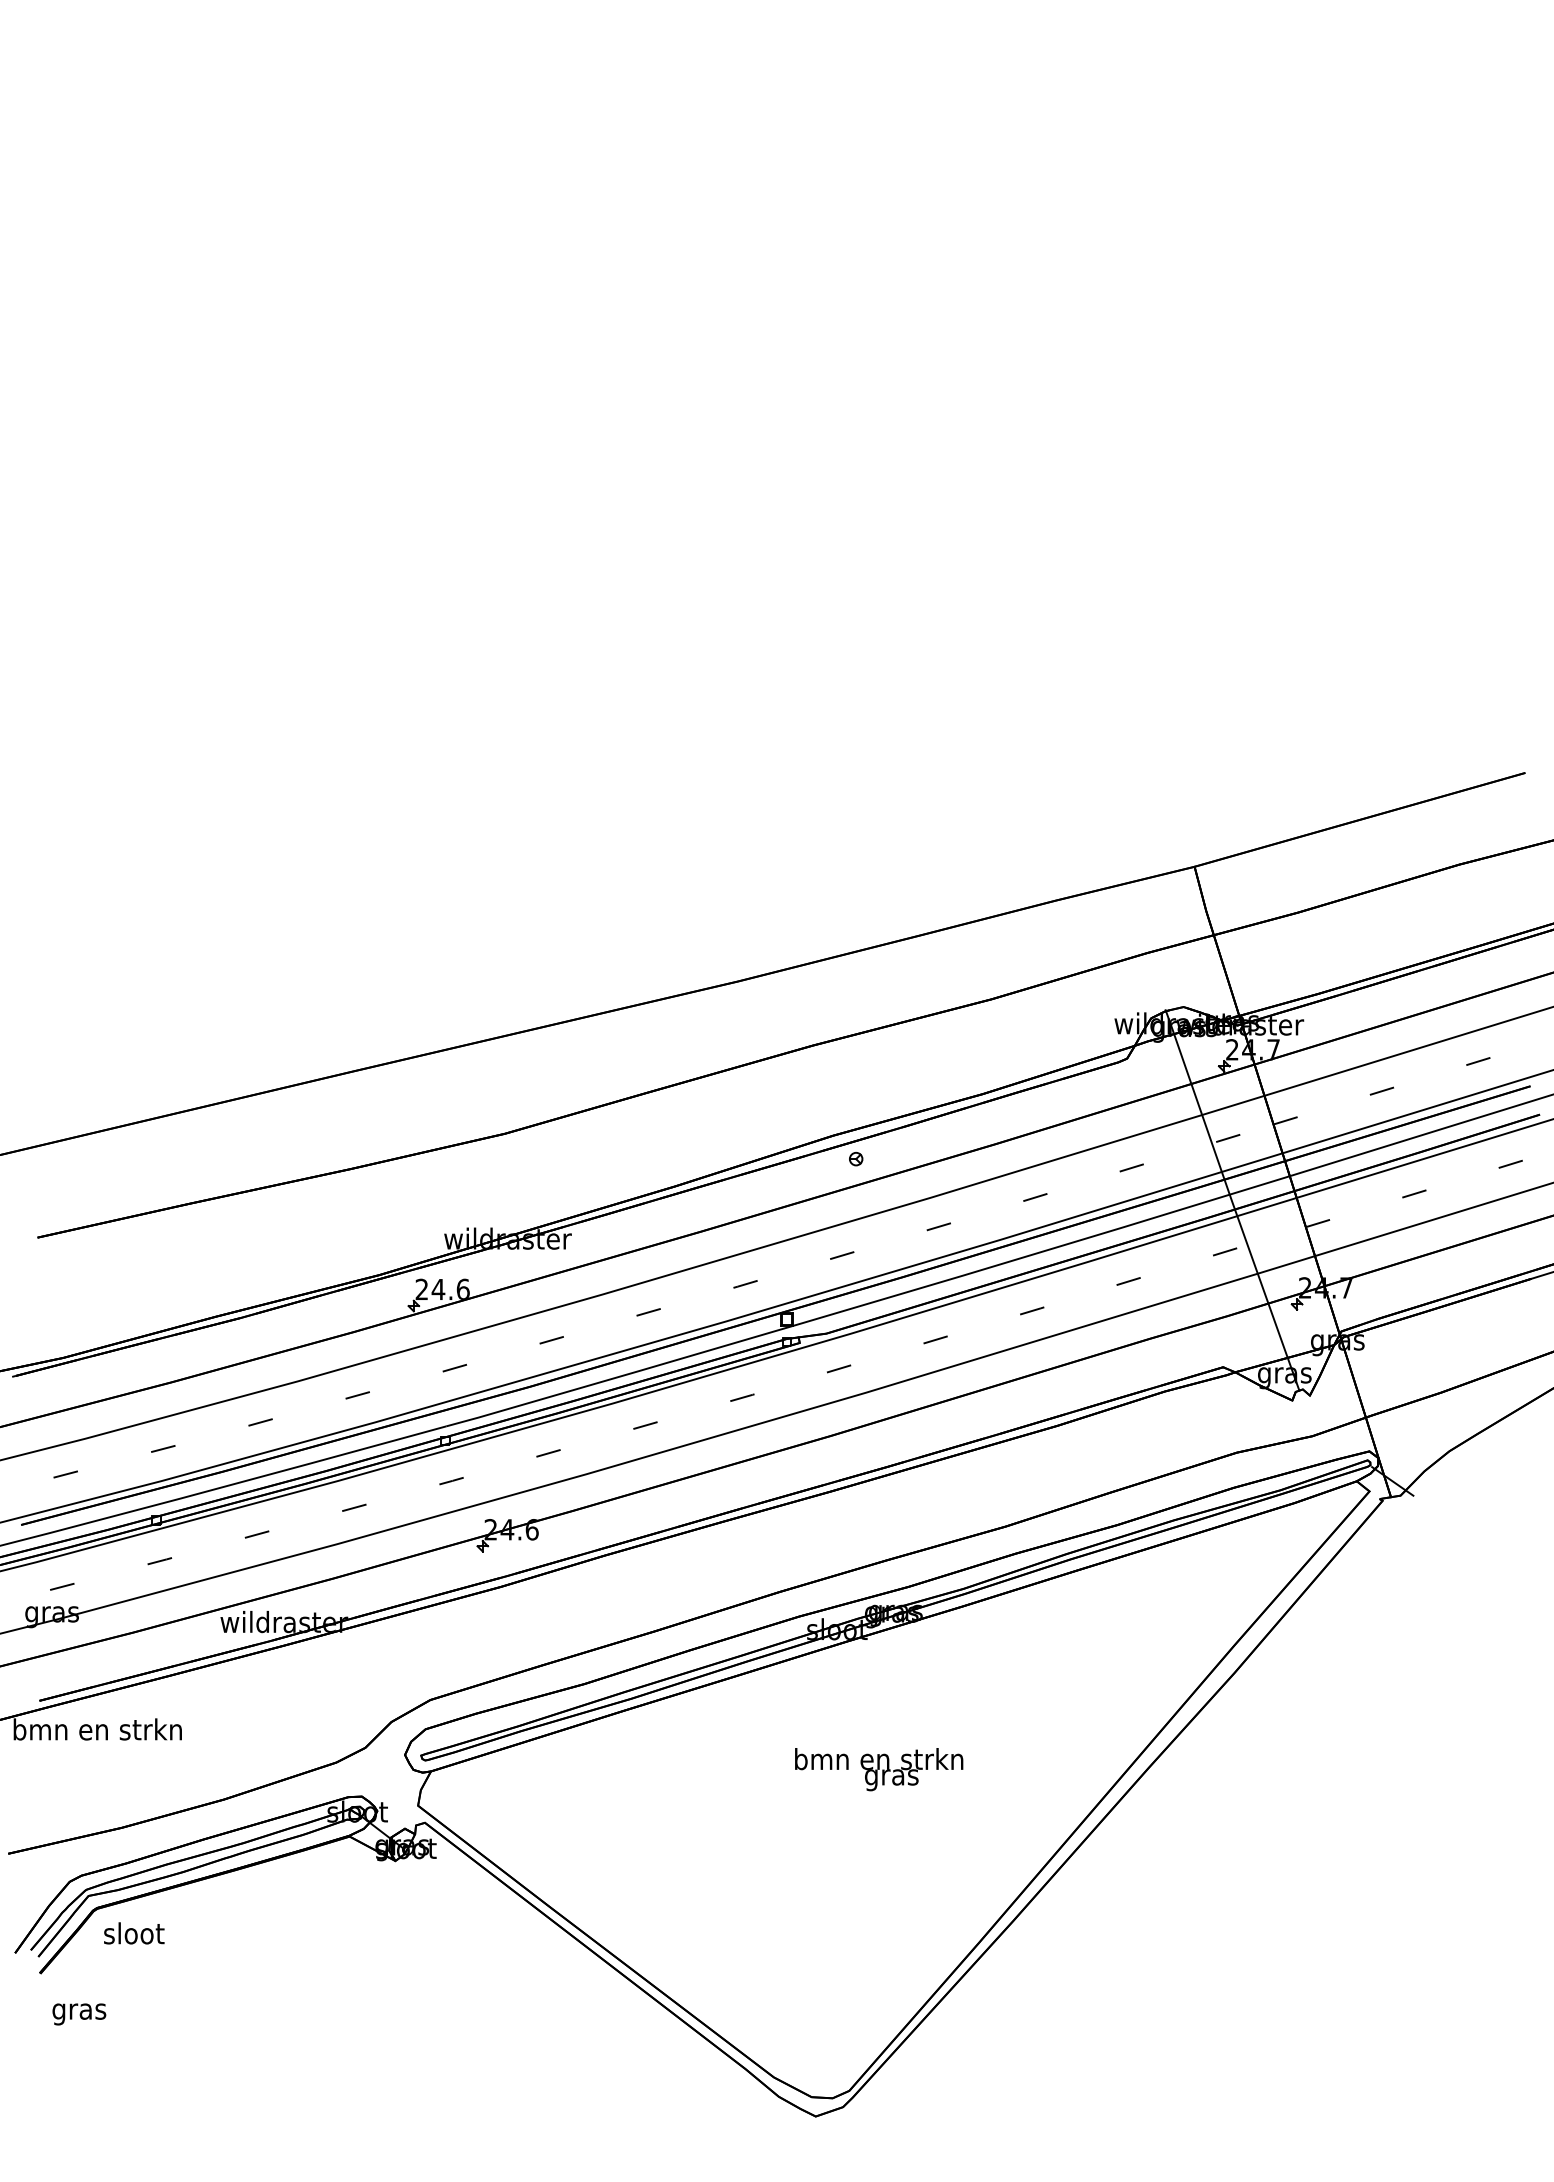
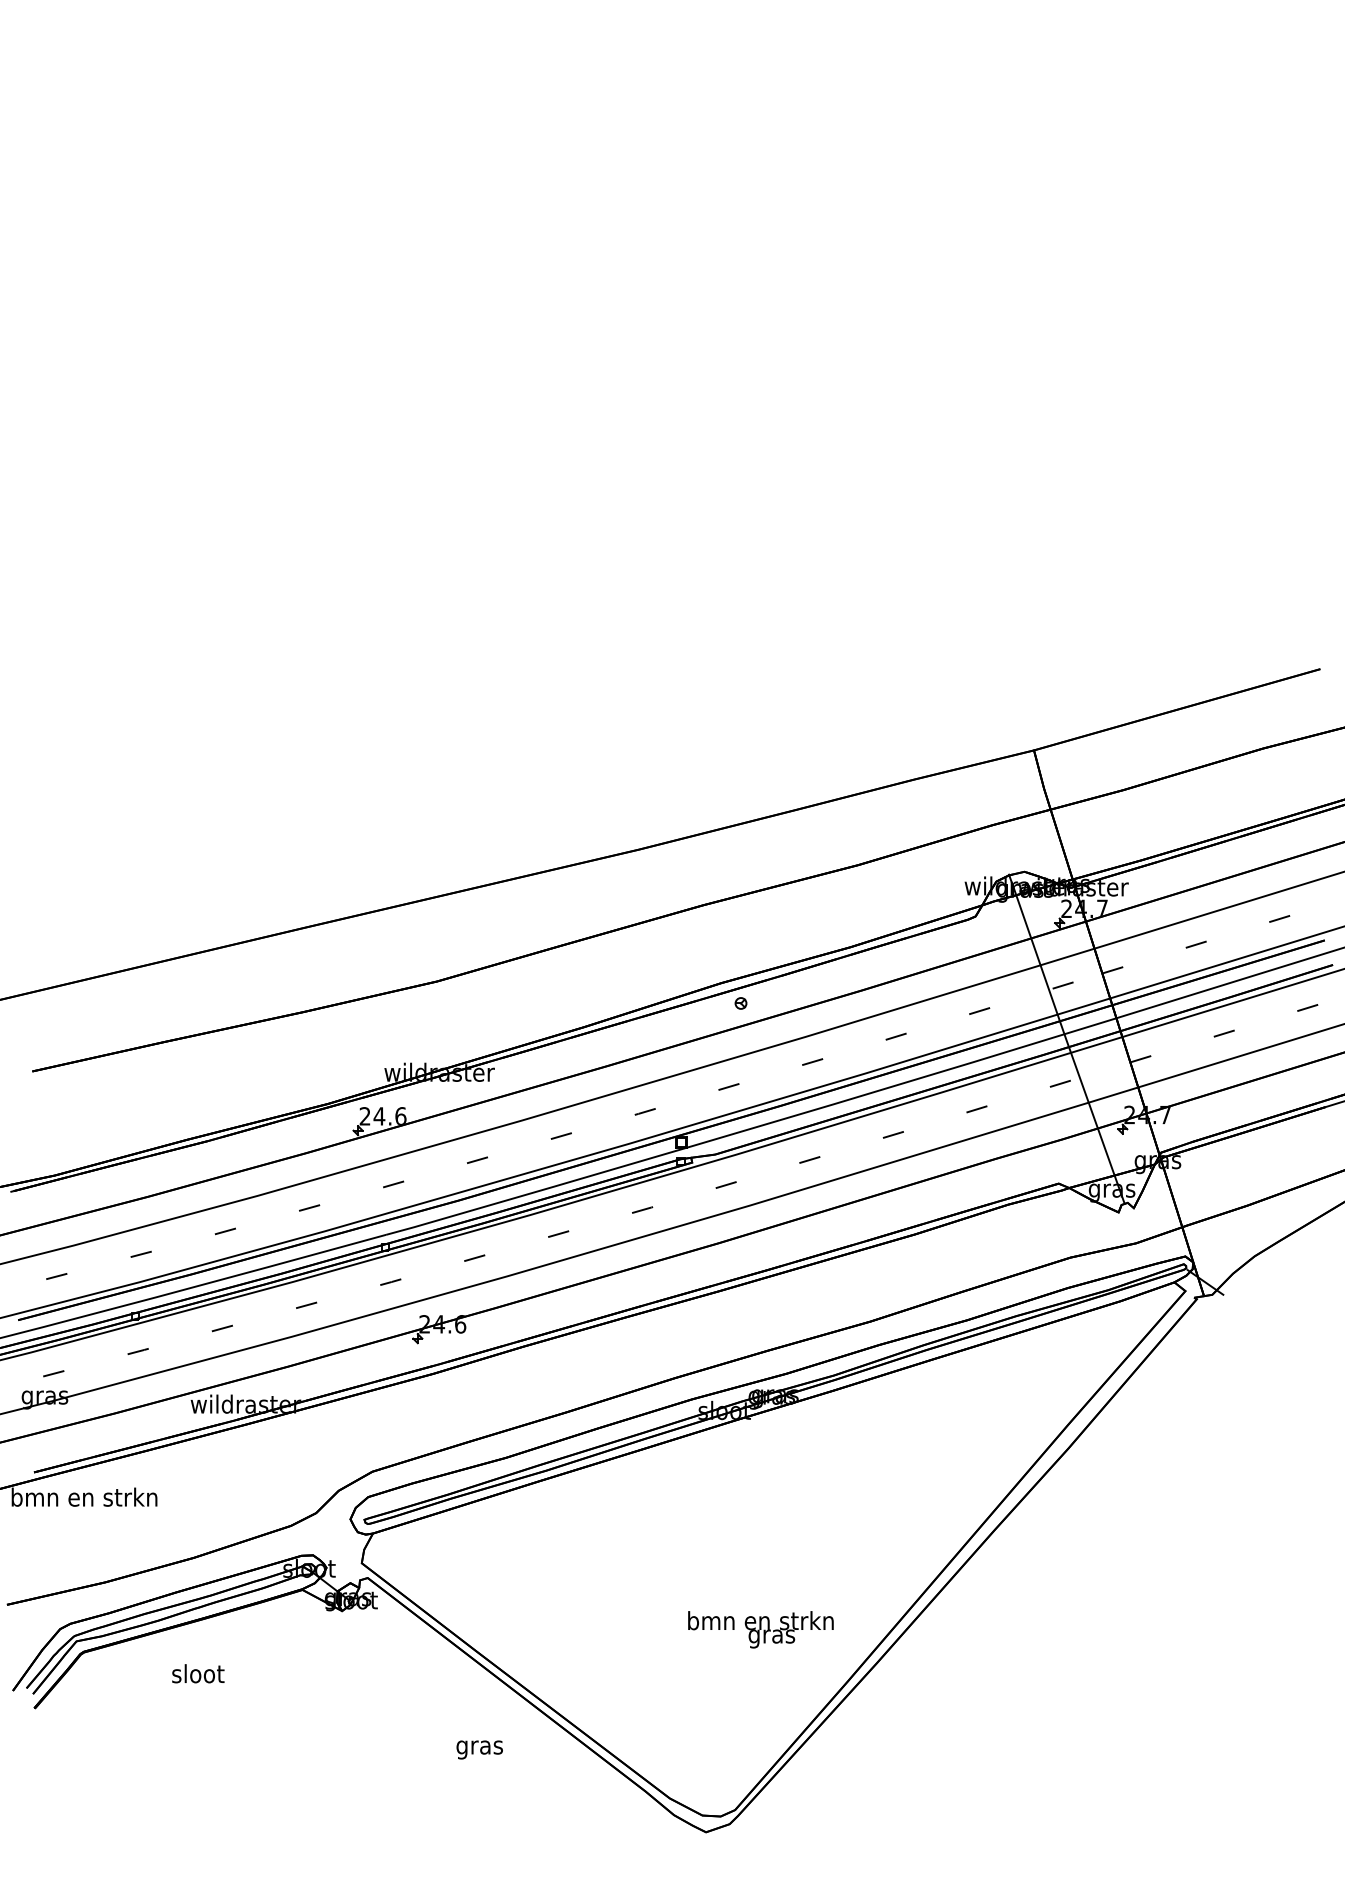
text: (879, 1769) -> (761, 1629), moved
text: (134, 1933) -> (198, 1673), moved
text: (79, 2014) -> (479, 1750), moved

